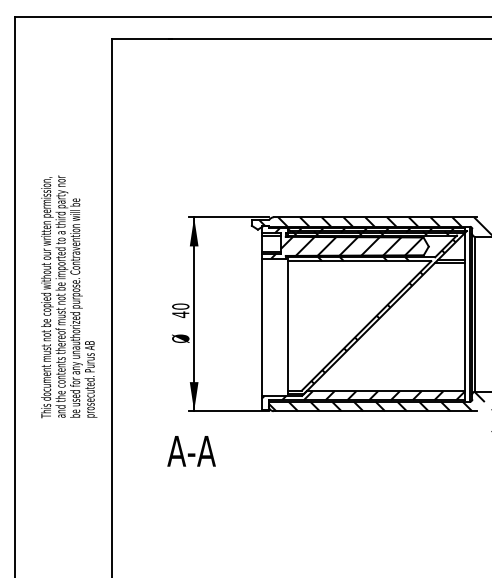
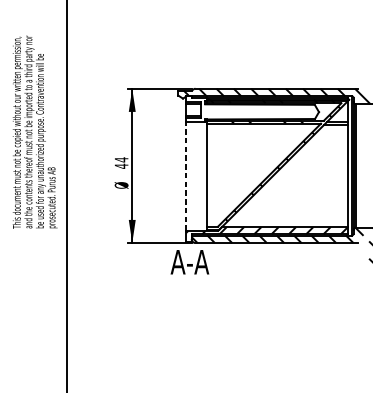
hatch: (362, 243) -> (266, 109), removed
text: (69, 296) -> (35, 131), moved
text: (180, 306) -> (121, 159), 40 -> 44
line: (261, 327) -> (185, 176), solid -> dashed
text: (191, 451) -> (189, 262), moved

